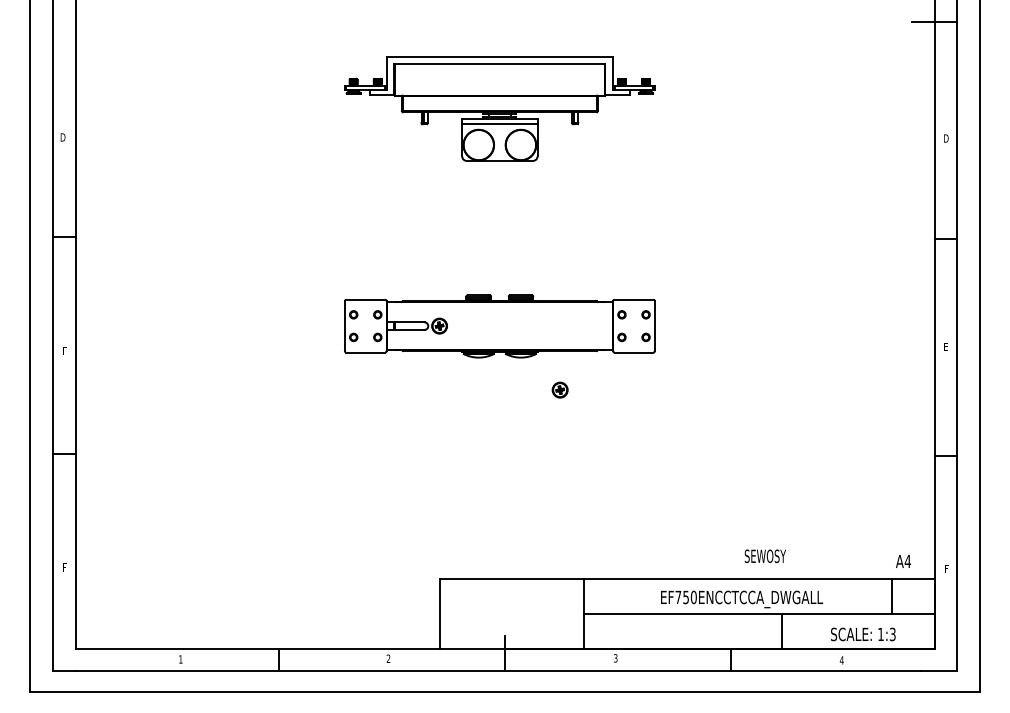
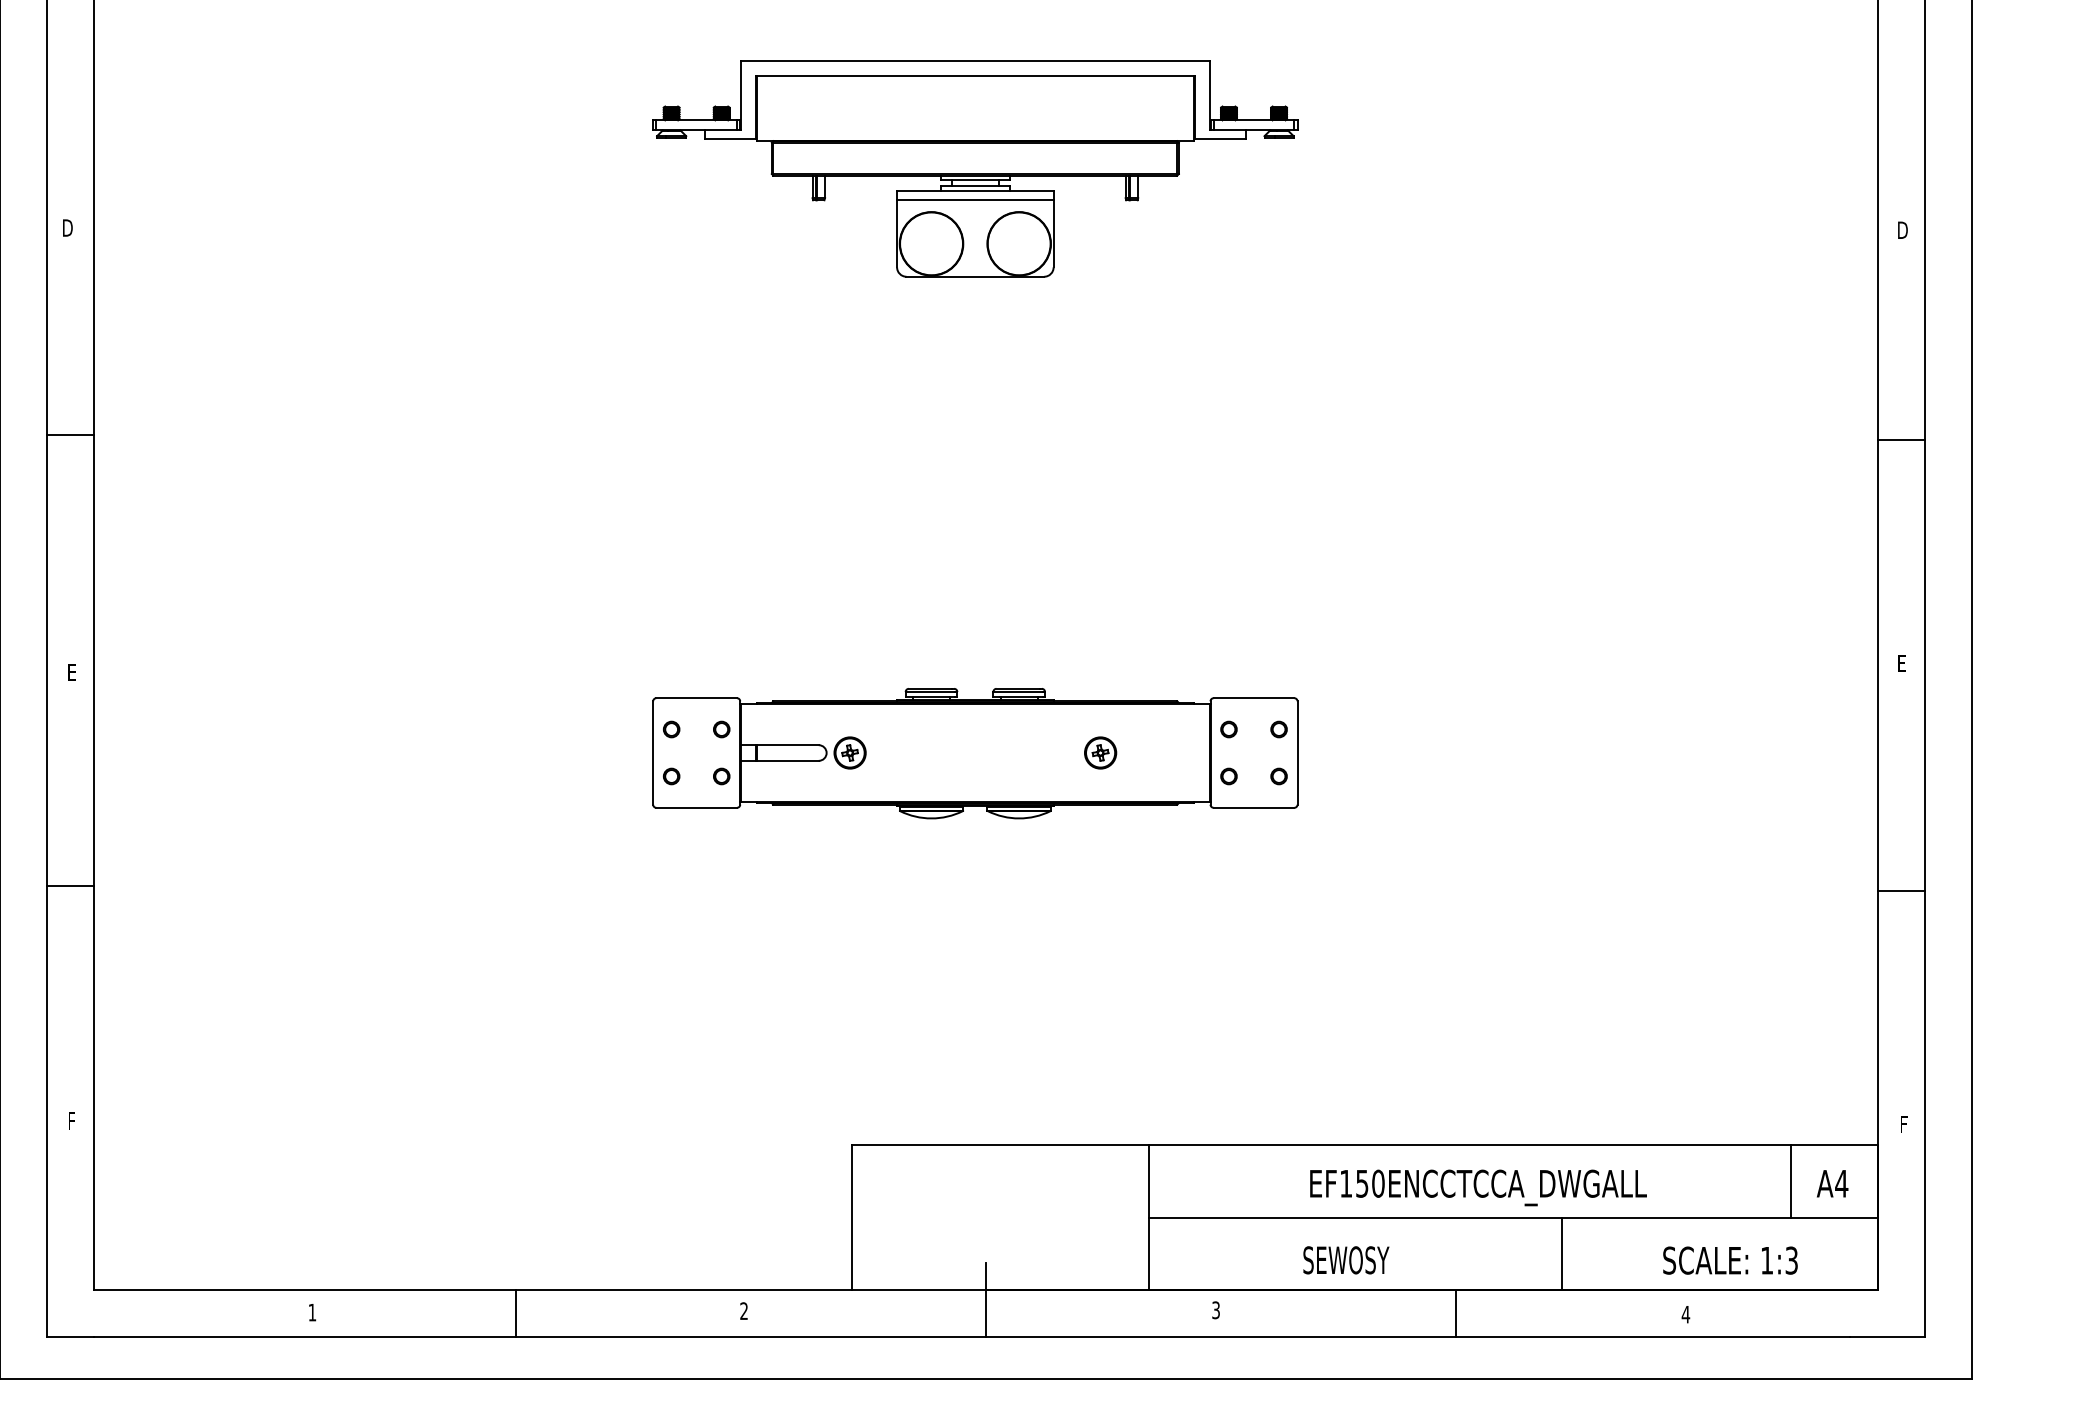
part: (499, 326) -> (974, 753), moved
text: (764, 555) -> (1344, 1258), moved
text: (903, 561) -> (1832, 1183), moved
text: (678, 596) -> (1346, 1181), EF750ENCCTCCA_DWGALL -> EF150ENCCTCCA_DWGALL

